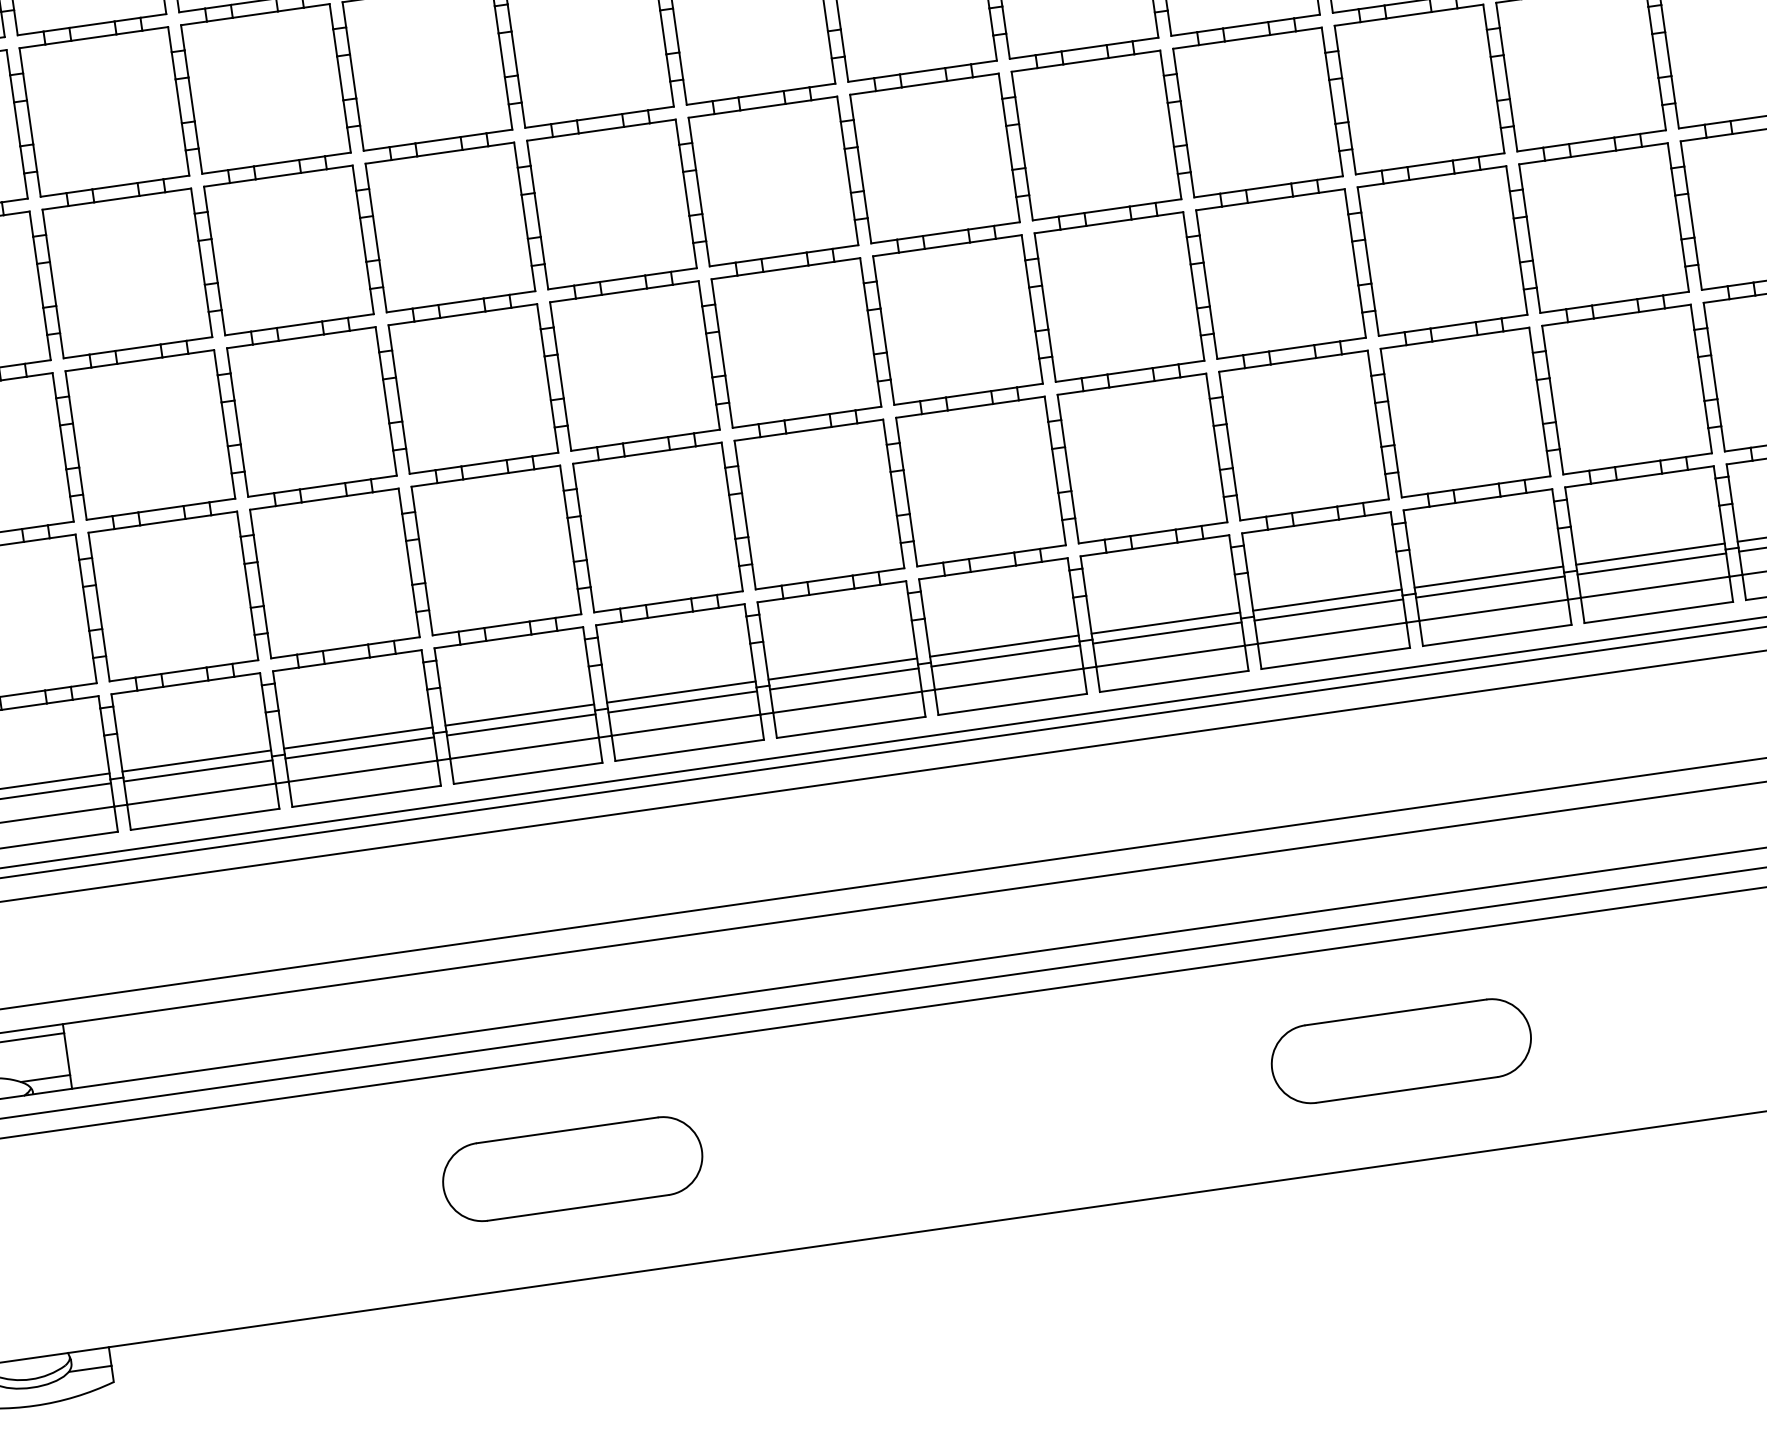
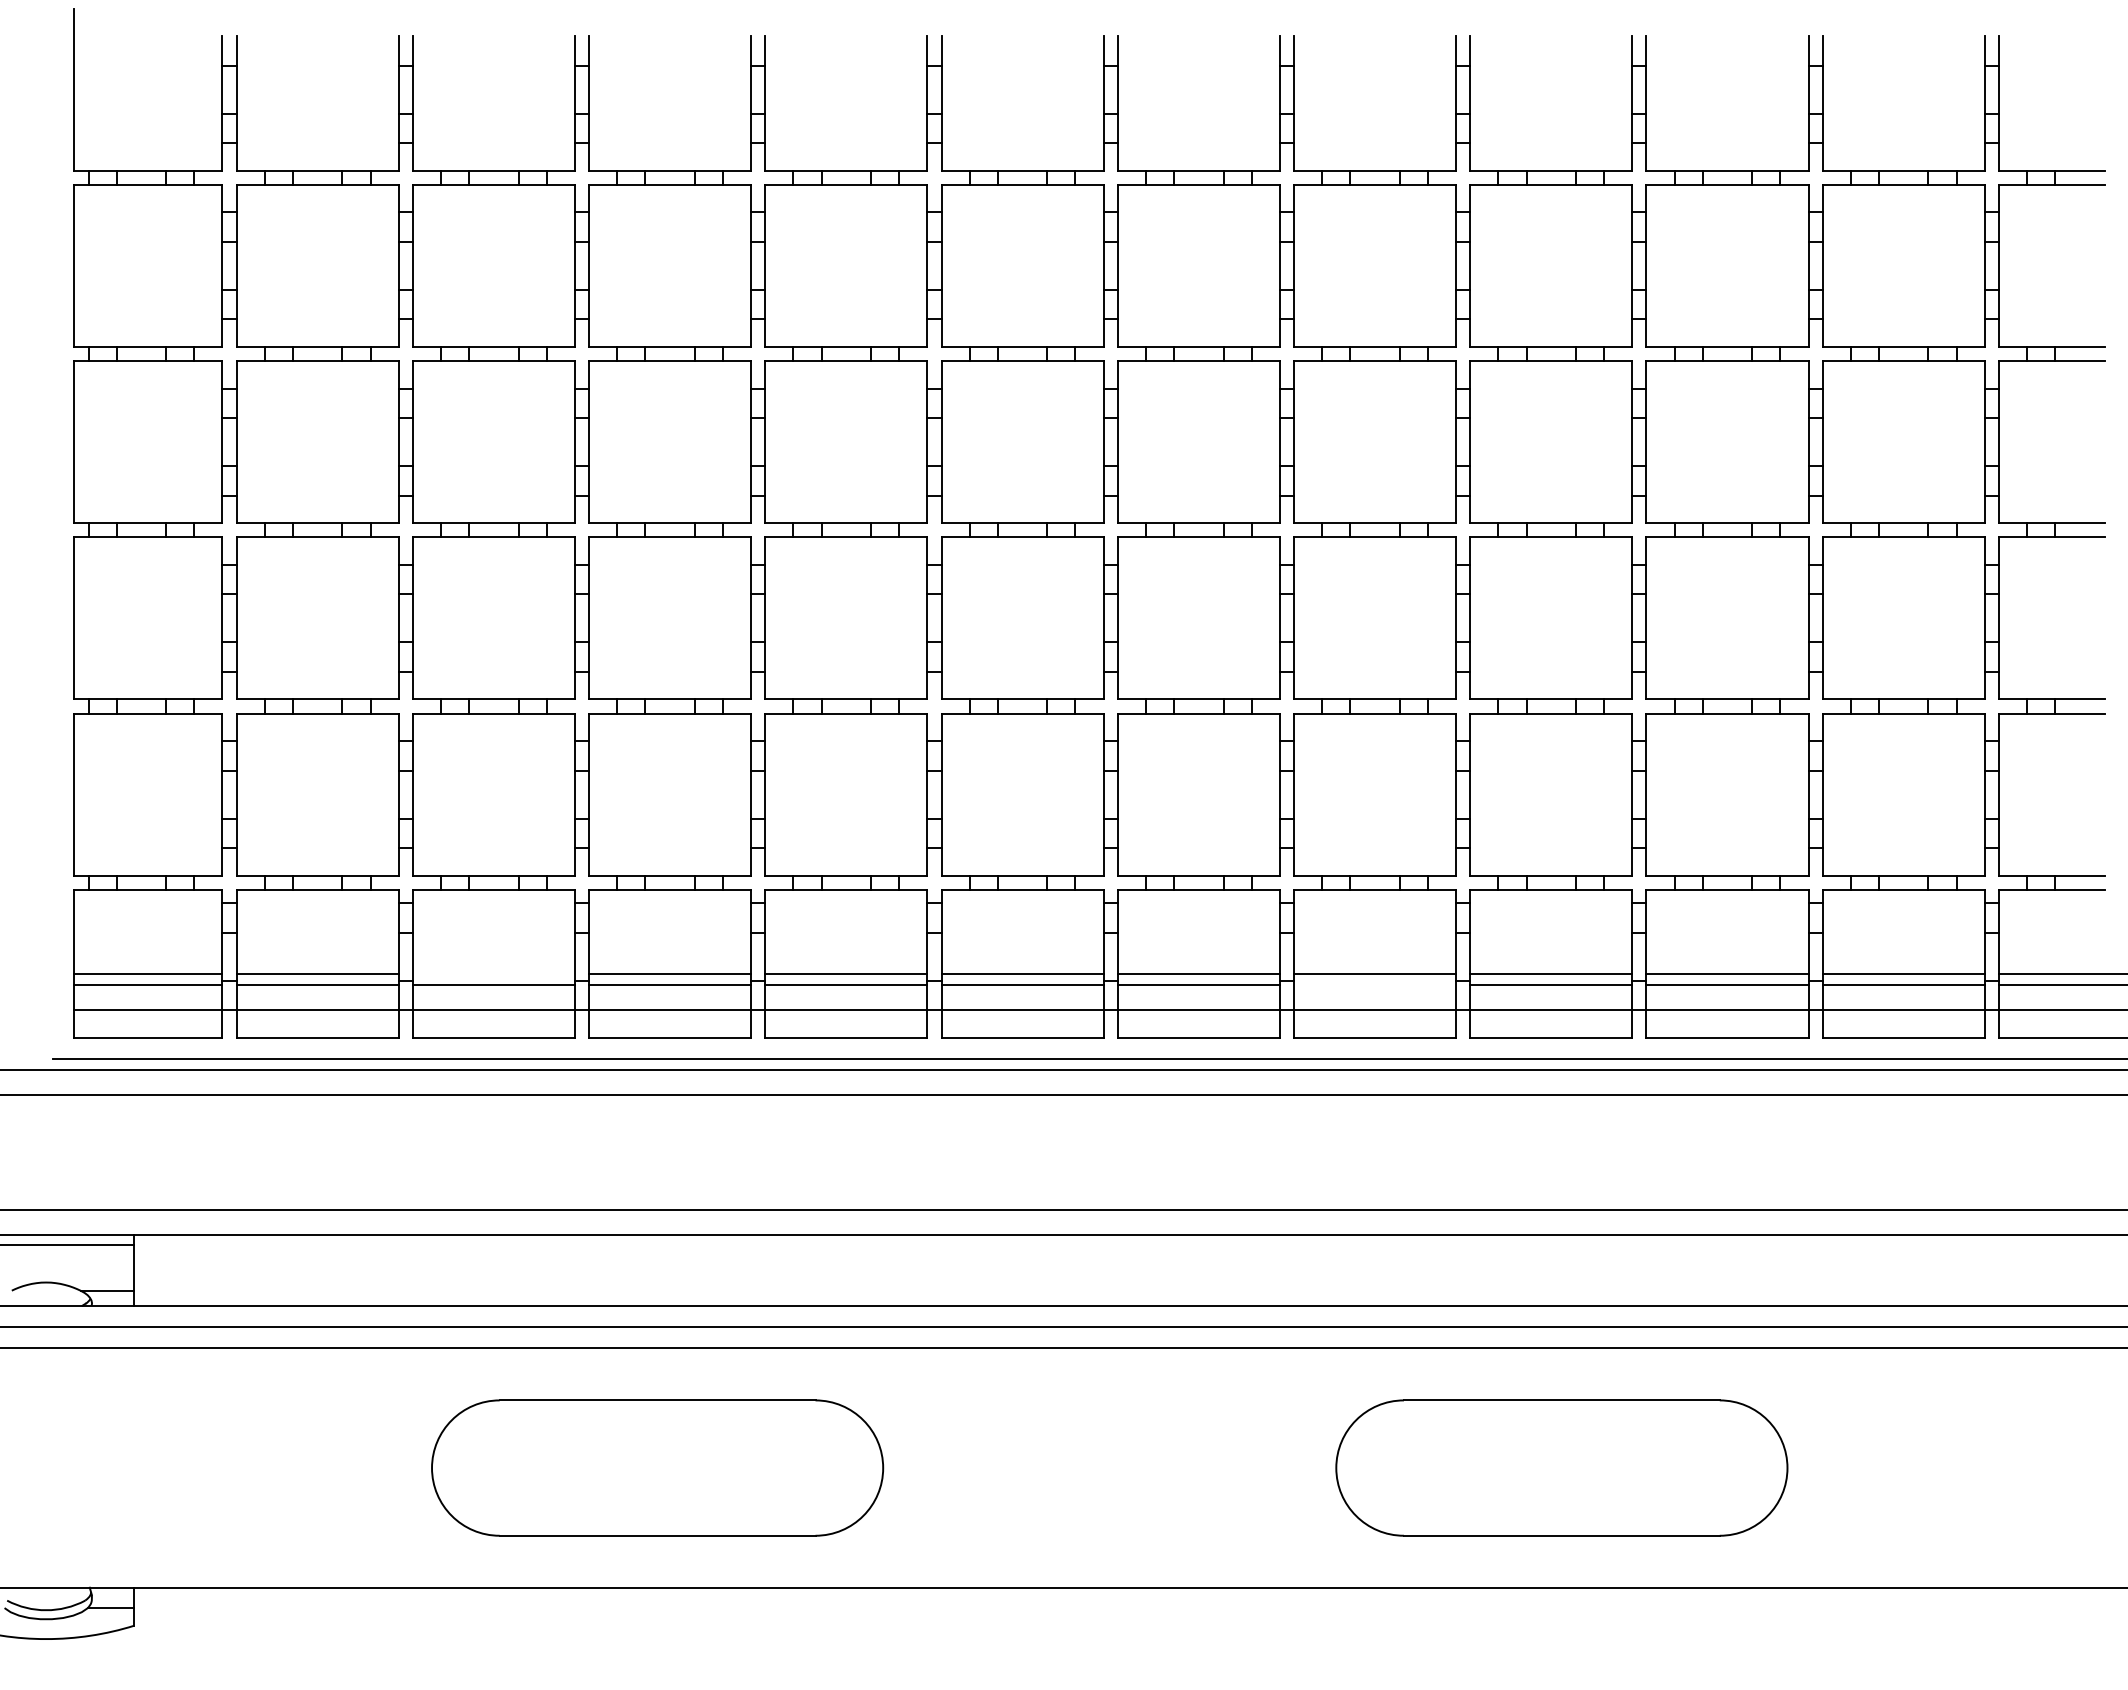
line: (1167, 632) -> (1375, 984), removed
line: (358, 738) -> (493, 974), removed
part: (1401, 1050) -> (1561, 1467), size x1.6
part: (572, 1168) -> (657, 1467), size x1.6

